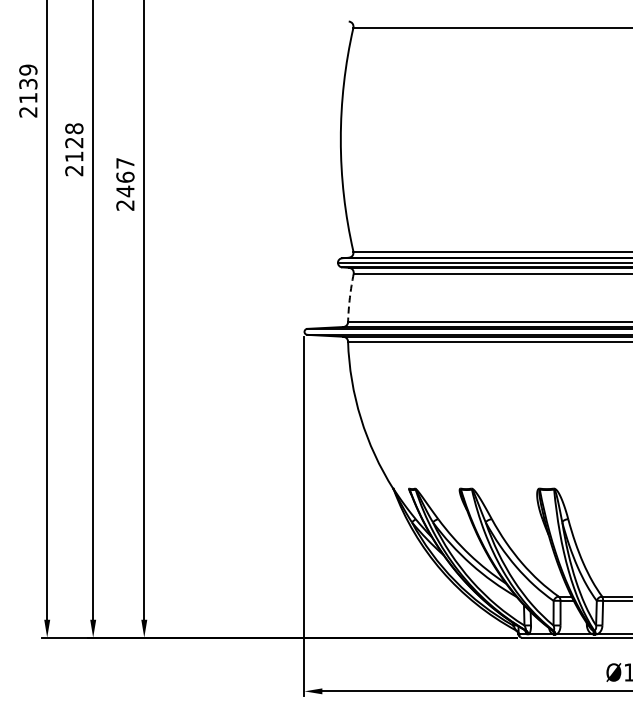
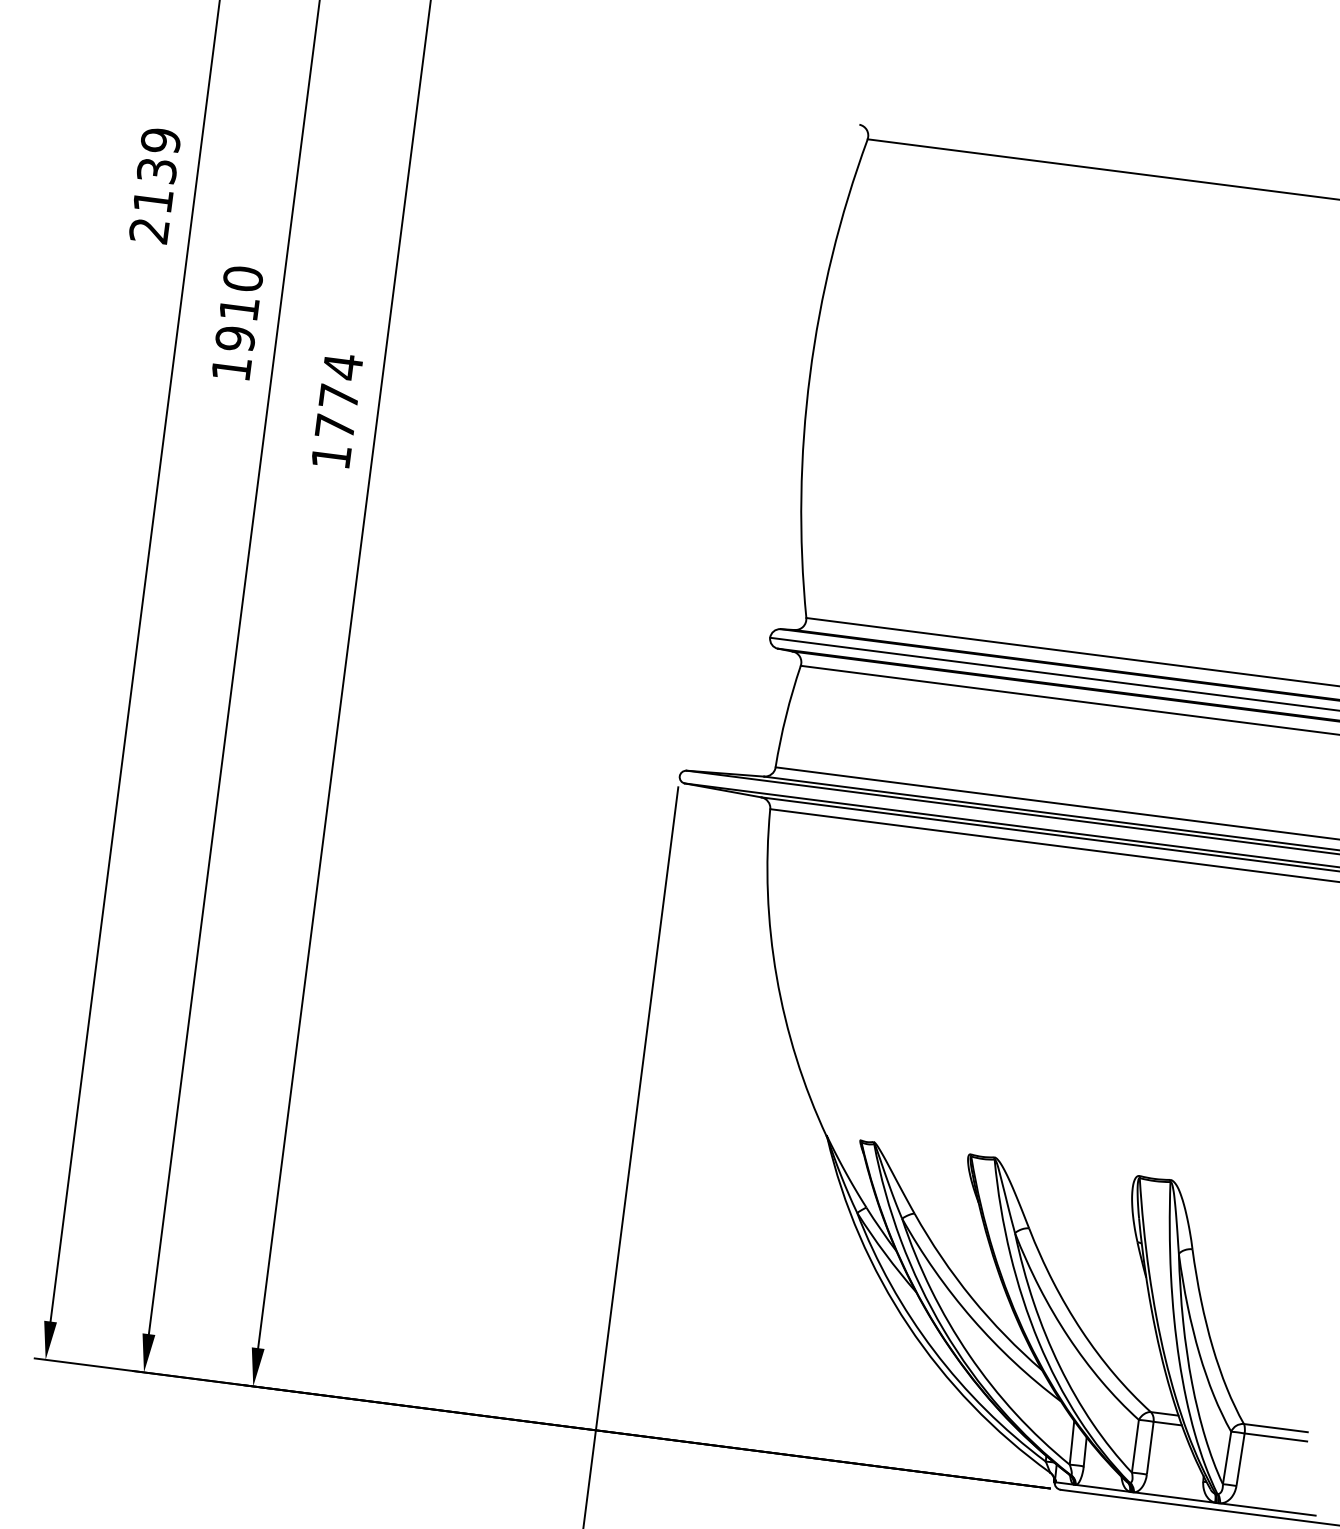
text: (74, 149) -> (237, 323), 2128 -> 1910
text: (125, 183) -> (337, 409), 2467 -> 1774
arc: (349, 297) -> (785, 715), dashed -> solid

